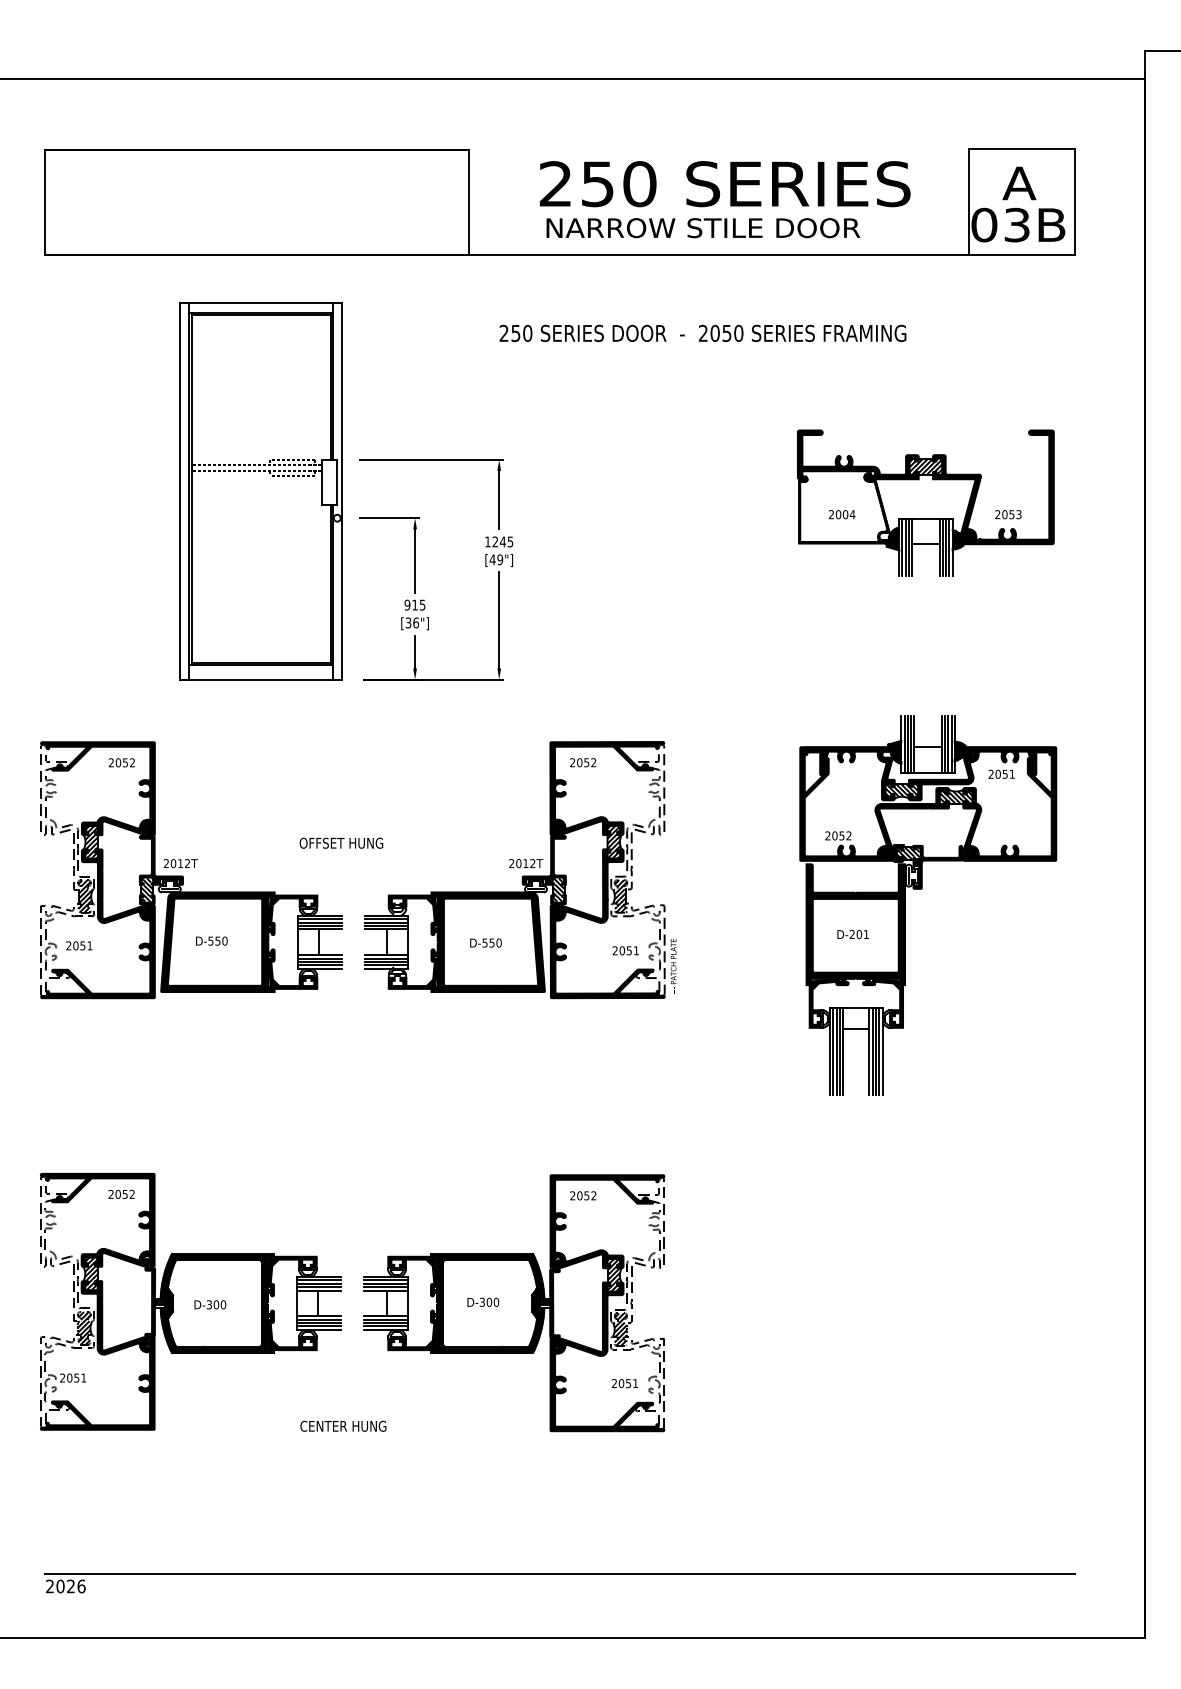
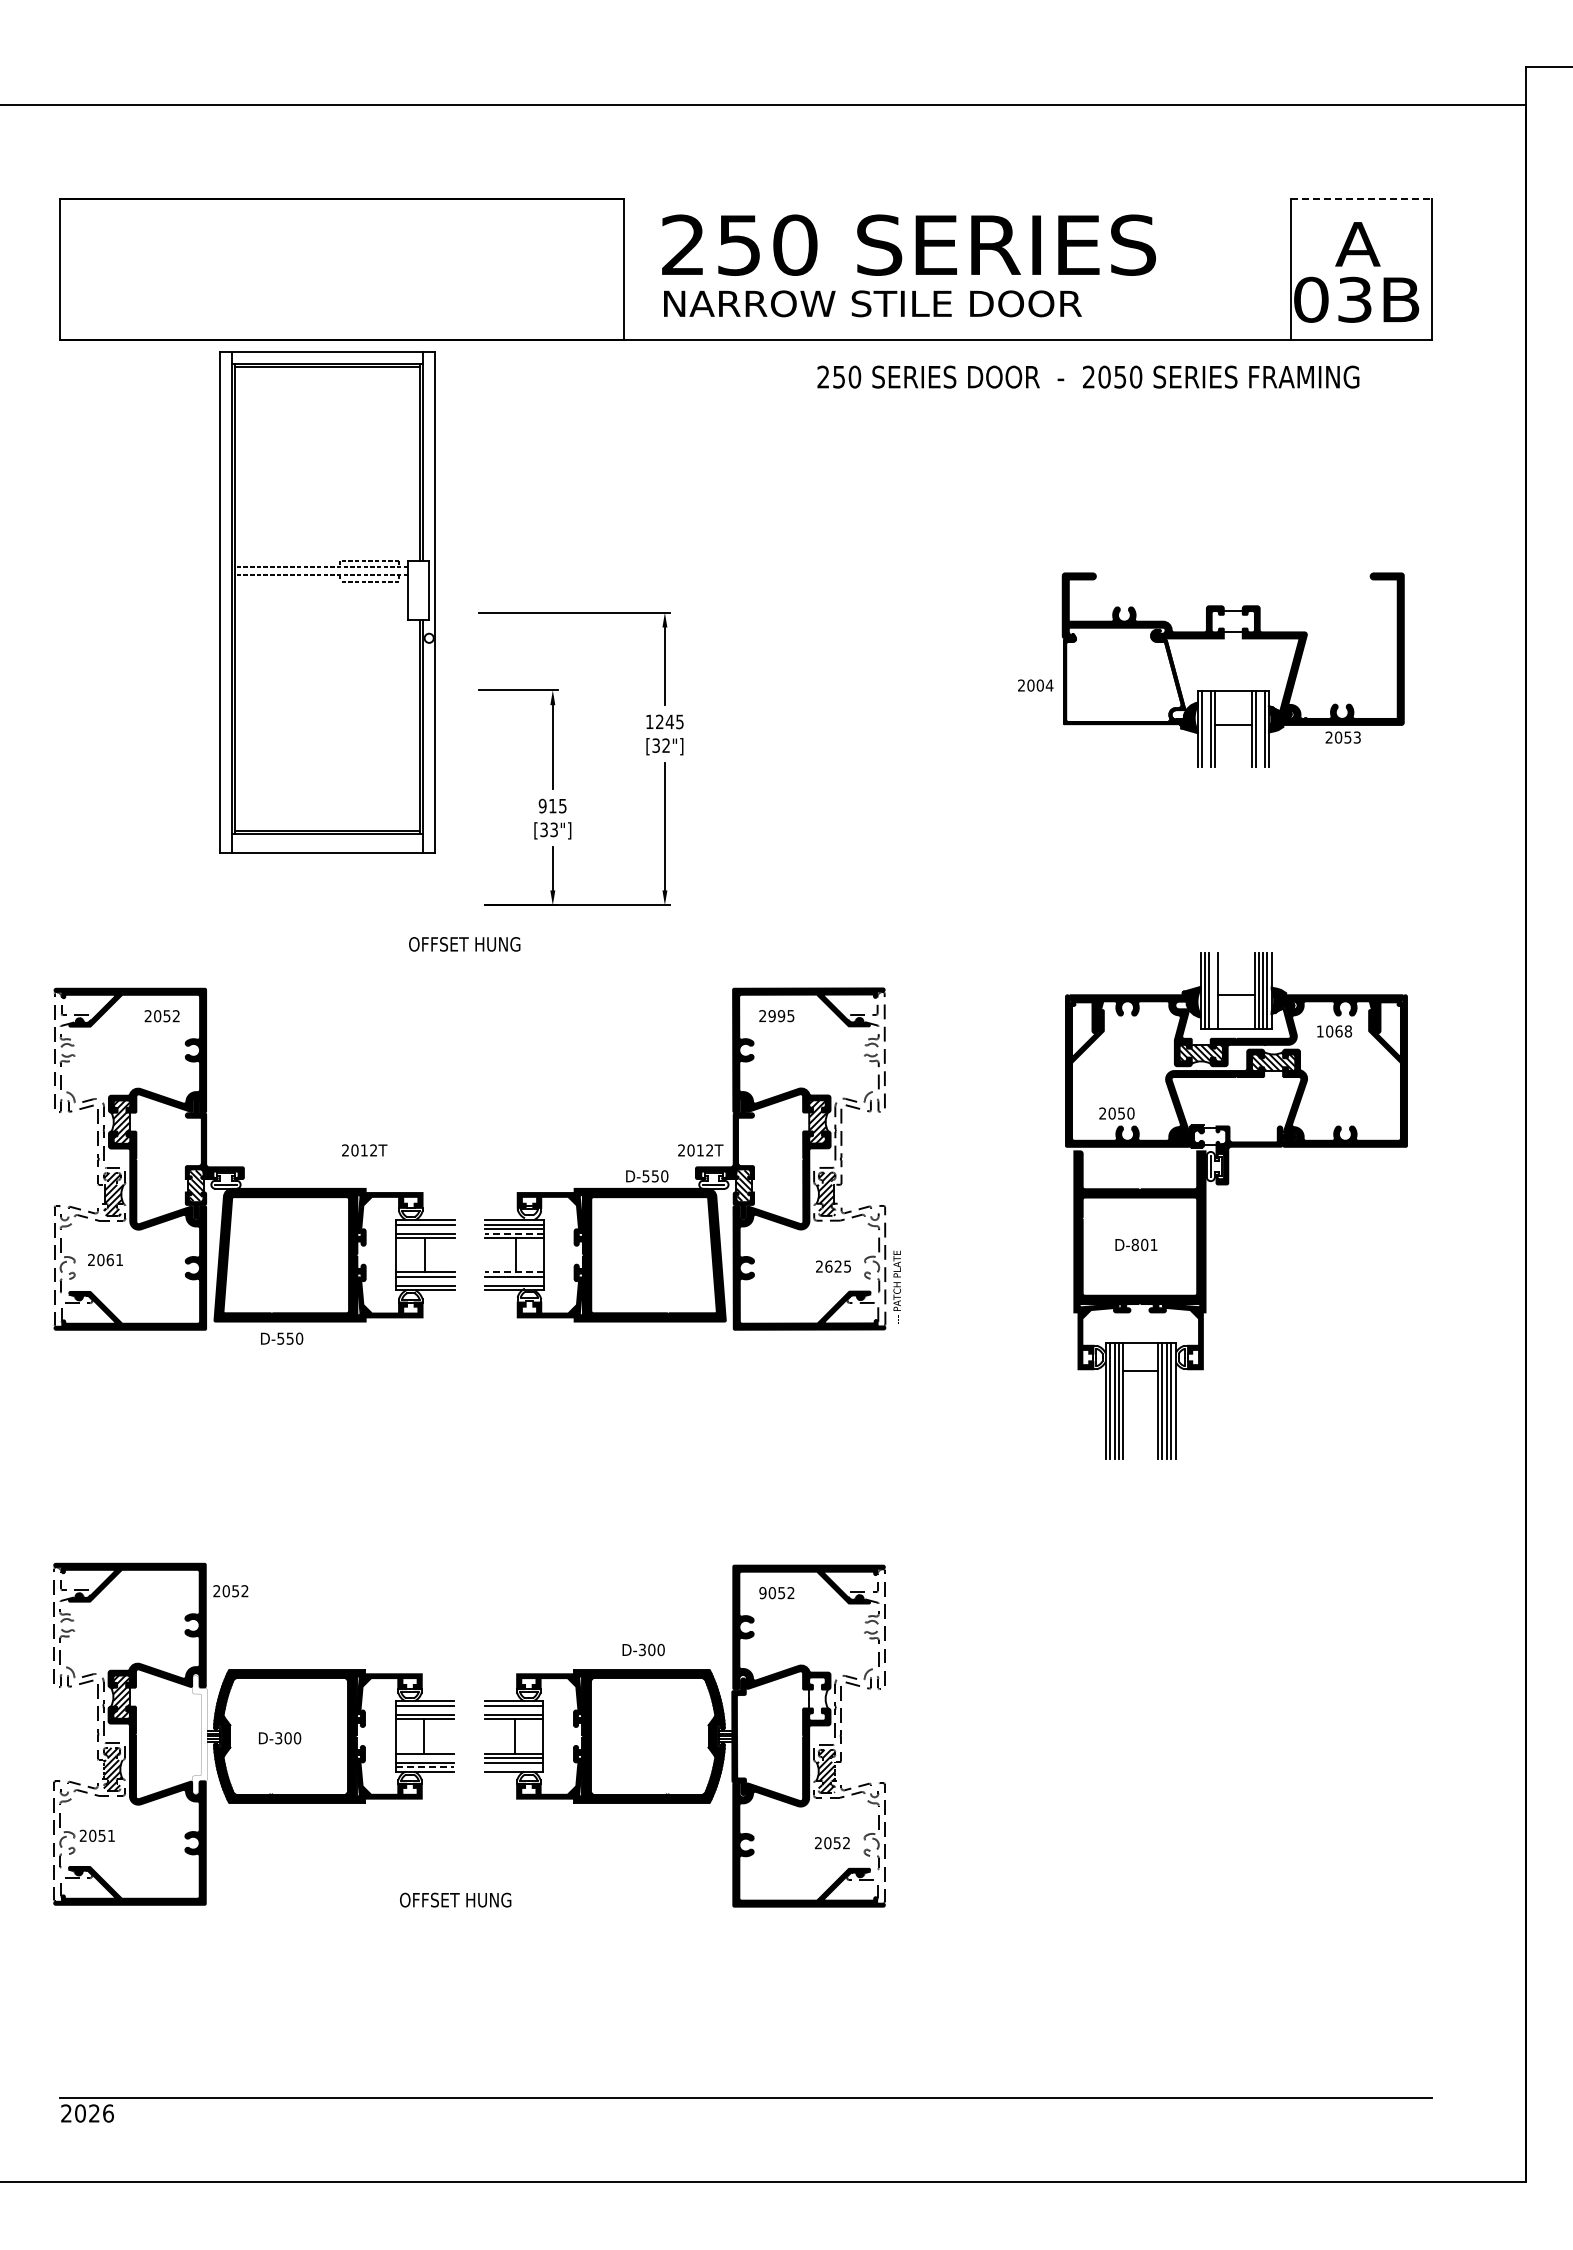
line: (1022, 149) -> (1361, 199), solid -> dashed
text: (724, 183) -> (908, 244), moved
text: (703, 227) -> (872, 303), moved
text: (703, 332) -> (1088, 376), moved
hatch: (925, 466) -> (1232, 621), removed
part: (260, 491) -> (327, 602), moved
text: (841, 514) -> (1035, 685), moved
text: (1007, 514) -> (1342, 737), moved
line: (905, 546) -> (1206, 728), removed
line: (946, 546) -> (1260, 728), removed
text: (496, 559) -> (661, 745), [49"] -> [32"]
text: (416, 622) -> (554, 829), [36"] -> [33"]
line: (911, 744) -> (1213, 991), removed
text: (586, 762) -> (781, 1015), 2052 -> 2995
text: (1001, 774) -> (1334, 1031), 2051 -> 1068
text: (848, 835) -> (1130, 1113), 2052 -> 2050
text: (341, 843) -> (464, 944), moved
hatch: (908, 853) -> (1209, 1136), removed
text: (180, 863) -> (364, 1150), moved
line: (319, 922) -> (425, 1229), removed
line: (386, 925) -> (514, 1233), solid -> dashed
text: (851, 934) -> (1134, 1245), D-201 -> D-801
text: (212, 940) -> (282, 1338), moved
text: (486, 943) -> (647, 1176), moved
text: (82, 945) -> (109, 1259), 2051 -> 2061
text: (628, 950) -> (837, 1266), 2051 -> 2625
line: (386, 955) -> (514, 1272), solid -> dashed
line: (319, 961) -> (425, 1281), removed
line: (386, 961) -> (514, 1281), removed
text: (121, 1194) -> (230, 1591), moved
text: (572, 1196) -> (762, 1593), 2052 -> 9052
hatch: (614, 1274) -> (818, 1698), removed
line: (318, 1283) -> (424, 1710), removed
line: (385, 1283) -> (513, 1710), removed
fill: (149, 1301) -> (199, 1734), removed
text: (483, 1301) -> (643, 1649), moved
line: (318, 1320) -> (424, 1758), removed
line: (319, 1326) -> (425, 1767), solid -> dashed
line: (385, 1326) -> (513, 1767), removed
text: (635, 1383) -> (846, 1843), 2051 -> 2052
text: (345, 1425) -> (459, 1899), CENTER HUNG -> OFFSET HUNG

